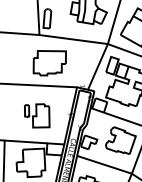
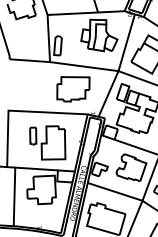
part: (49, 63) -> (73, 89), moved
part: (36, 115) -> (47, 142), size x1.43

